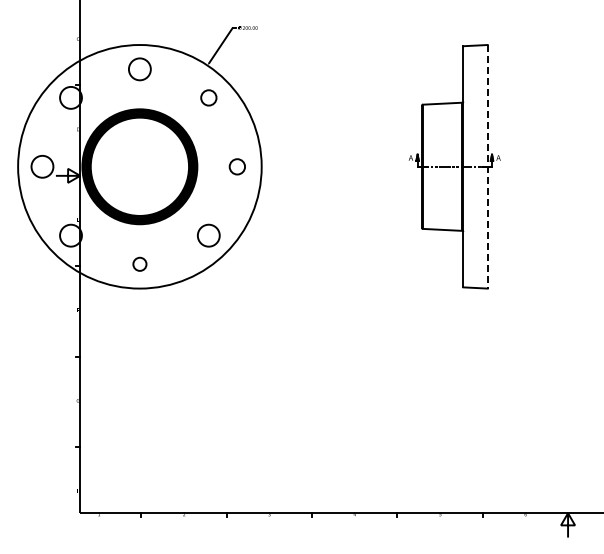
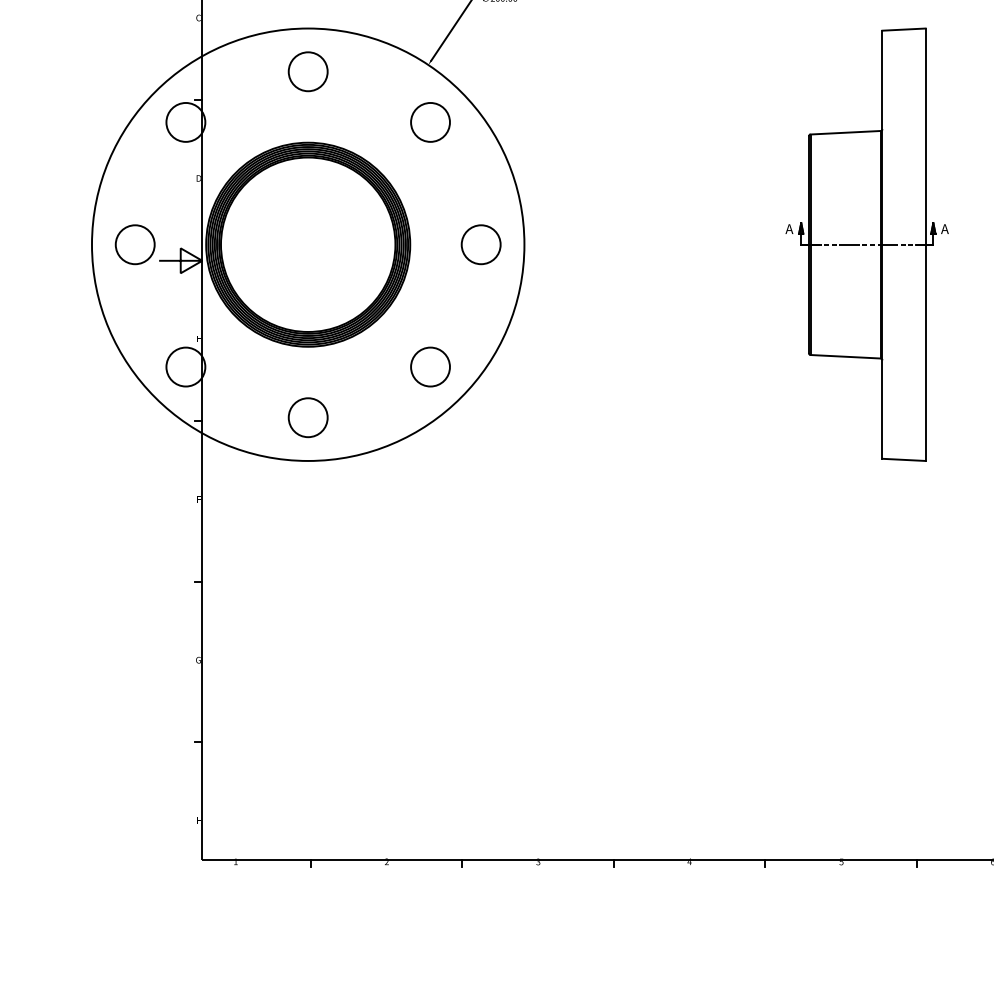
circle: (208, 97) -> (429, 121), size x1.43
circle: (237, 166) -> (481, 244), size x1.43
line: (487, 166) -> (925, 244), dashed -> solid
circle: (139, 264) -> (307, 418), size x1.67

